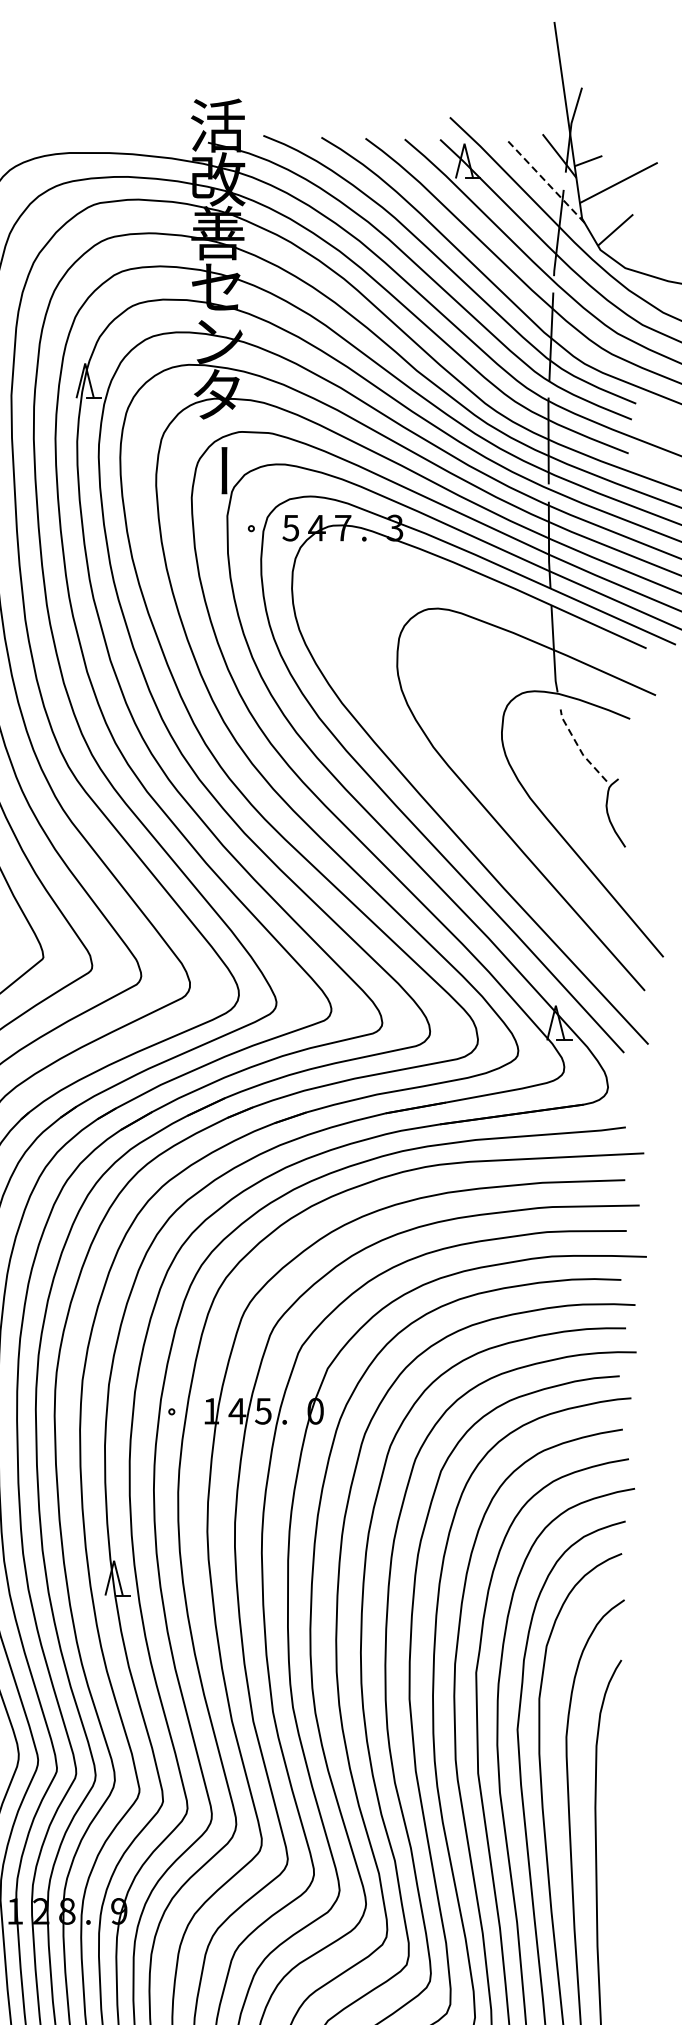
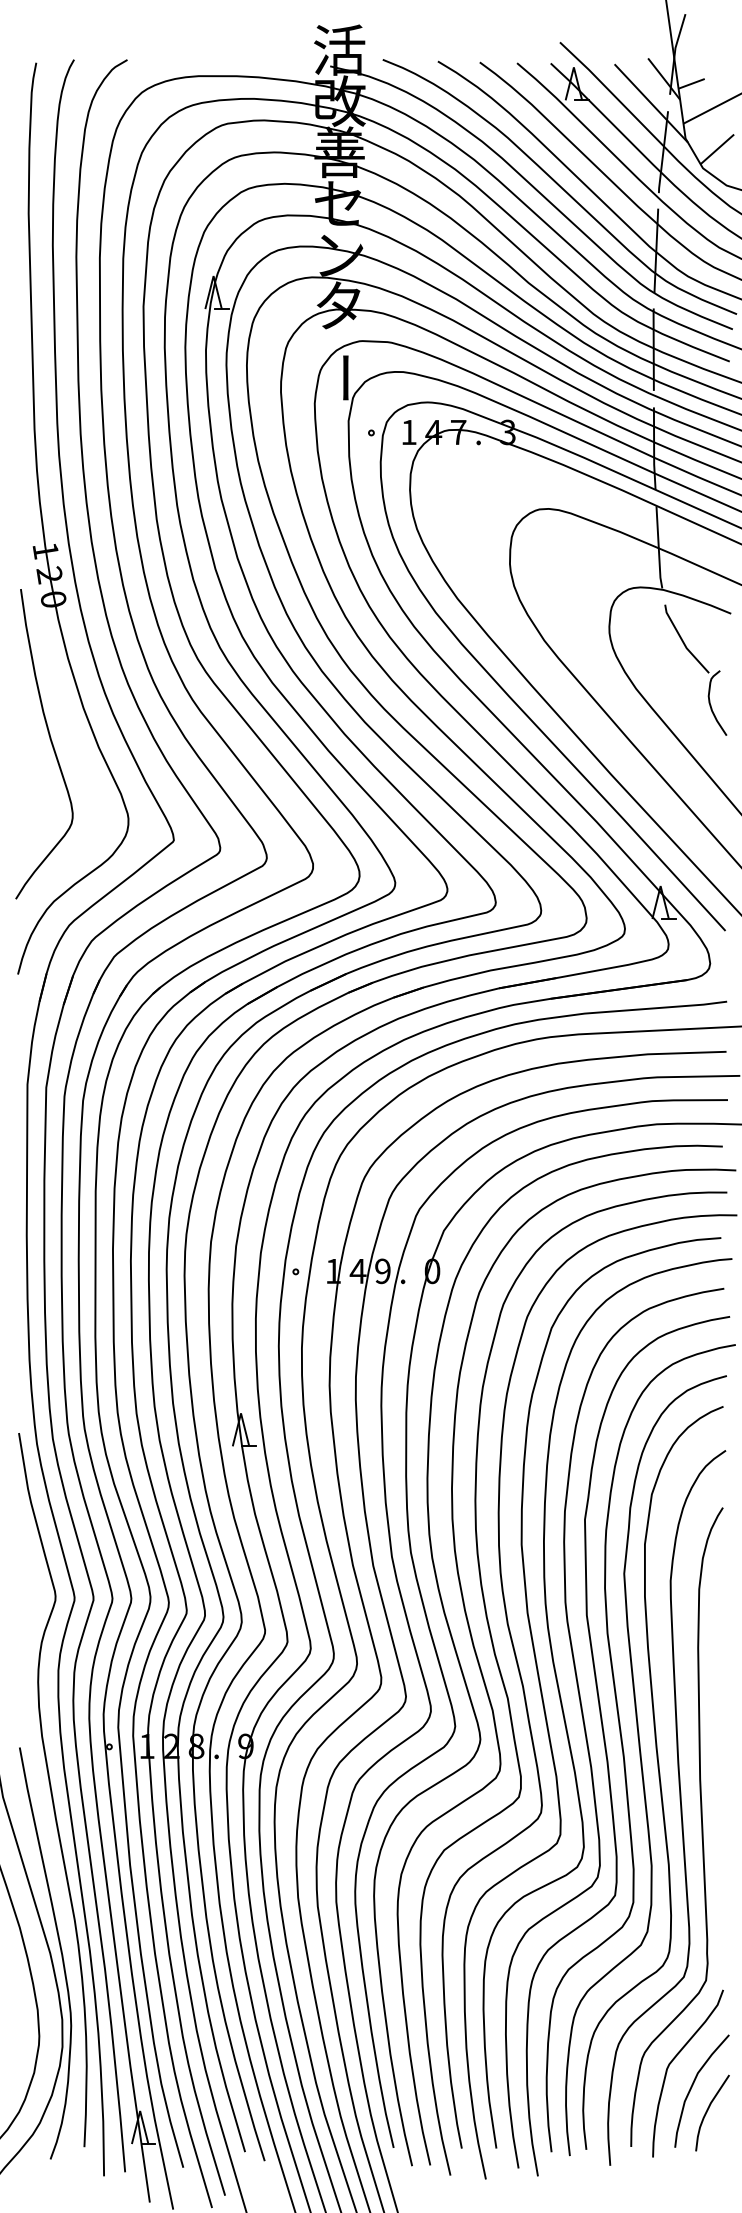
line: (546, 181) -> (651, 103), dashed -> solid
text: (290, 528) -> (408, 432), 5 -> 1
line: (578, 748) -> (682, 641), dashed -> solid
text: (263, 1411) -> (382, 1271), 5 -> 9

